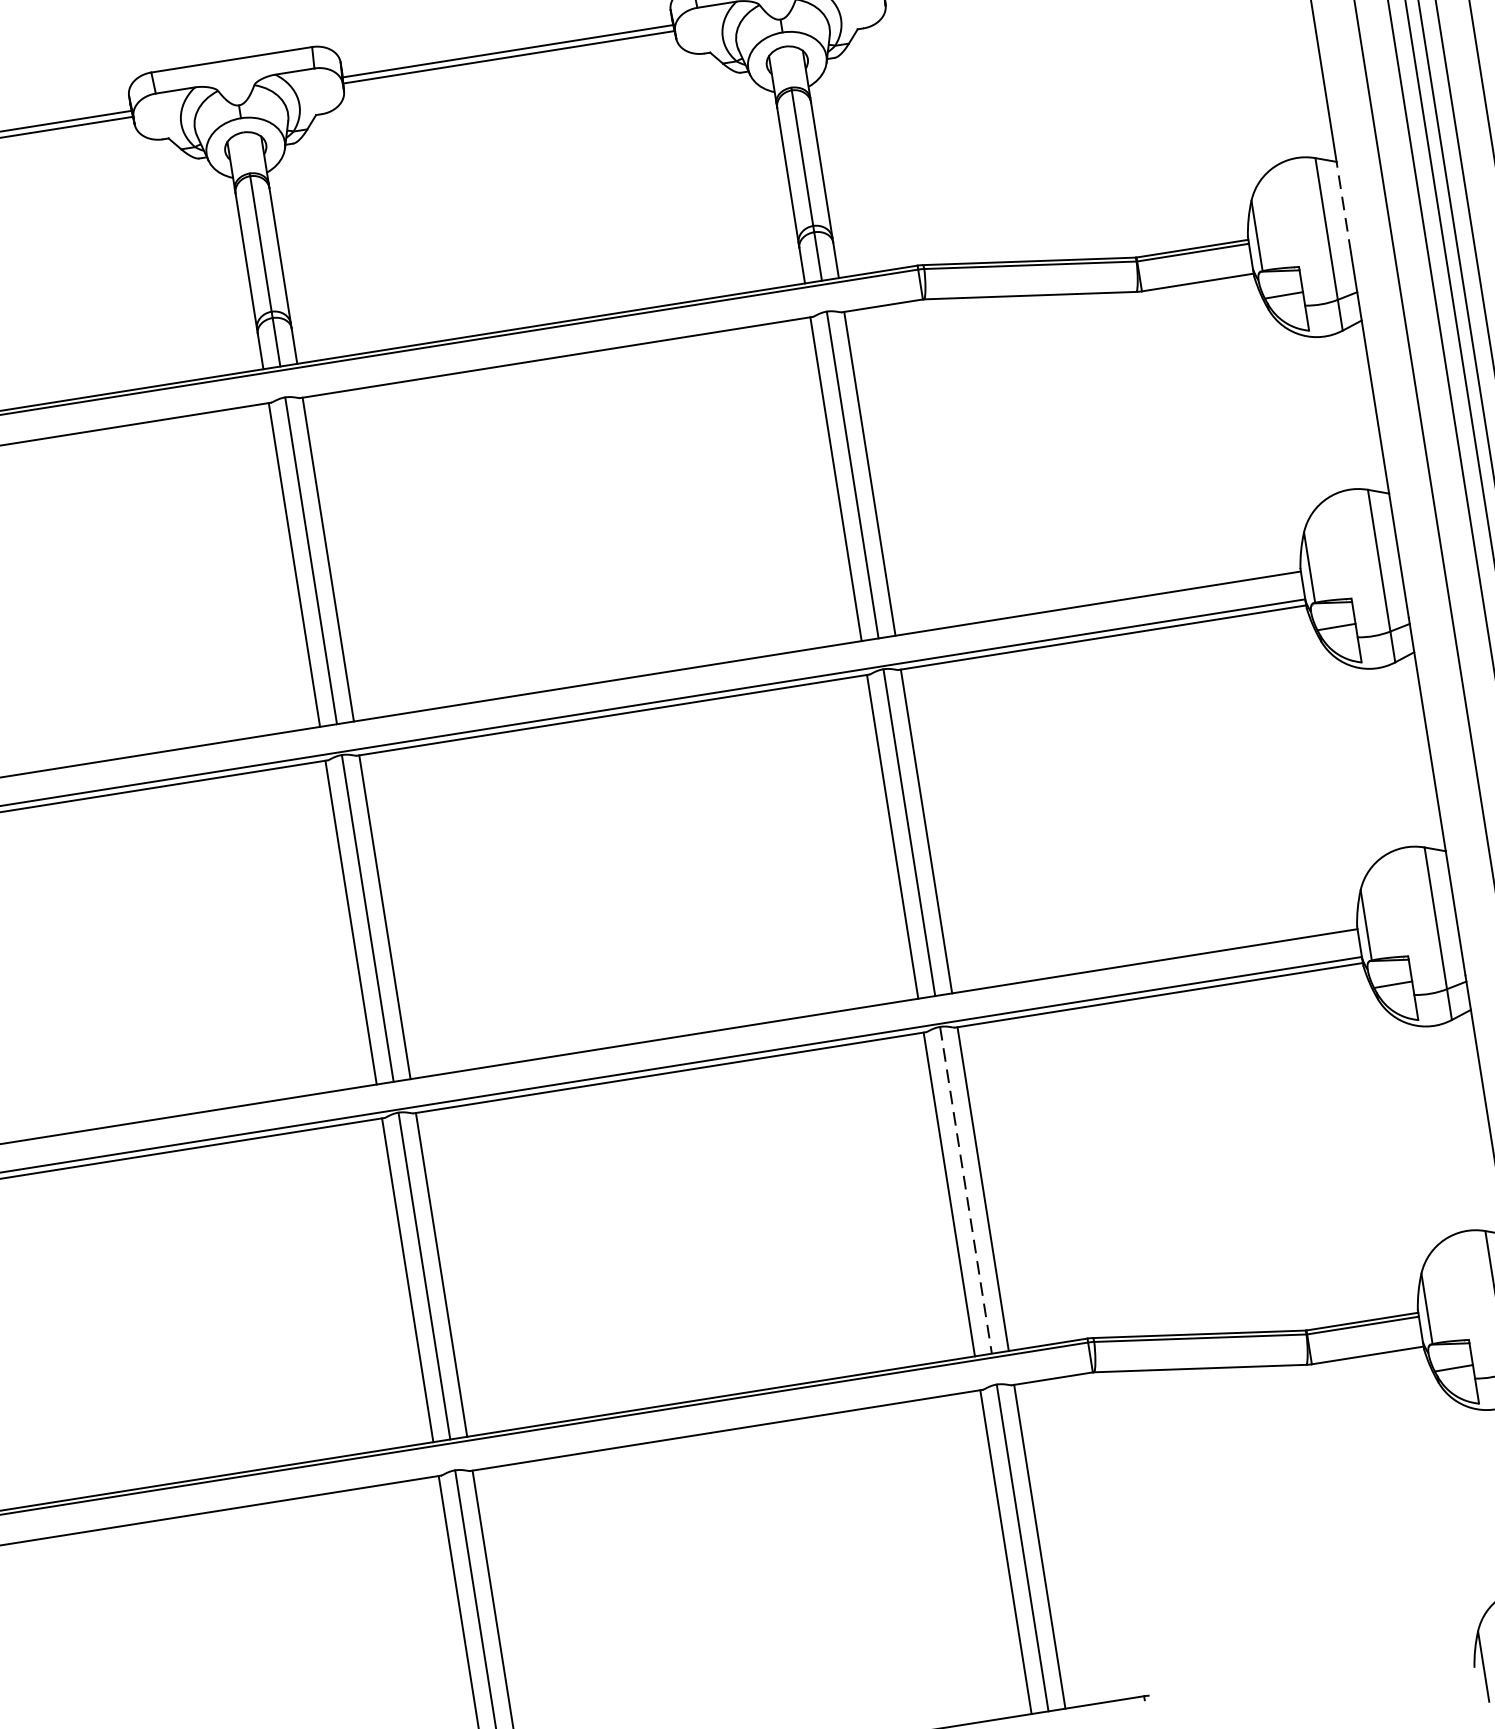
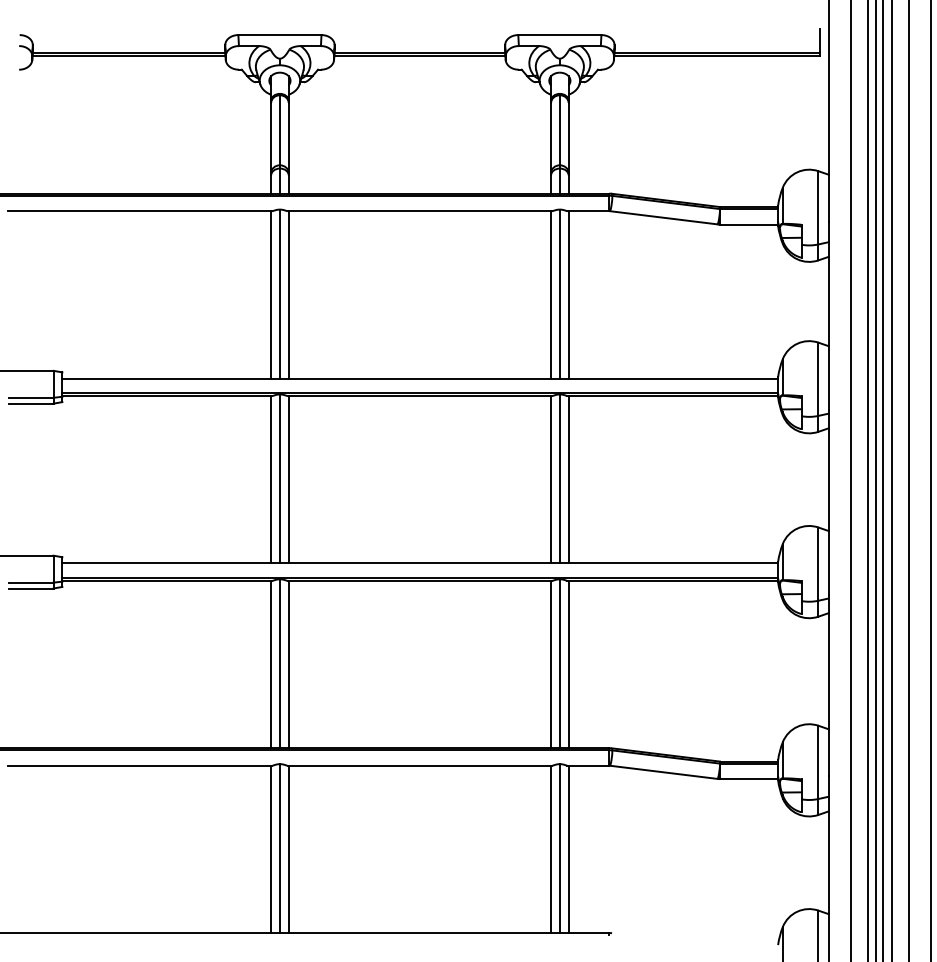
line: (1343, 207) -> (828, 198), dashed -> solid
line: (965, 1191) -> (559, 664), dashed -> solid

